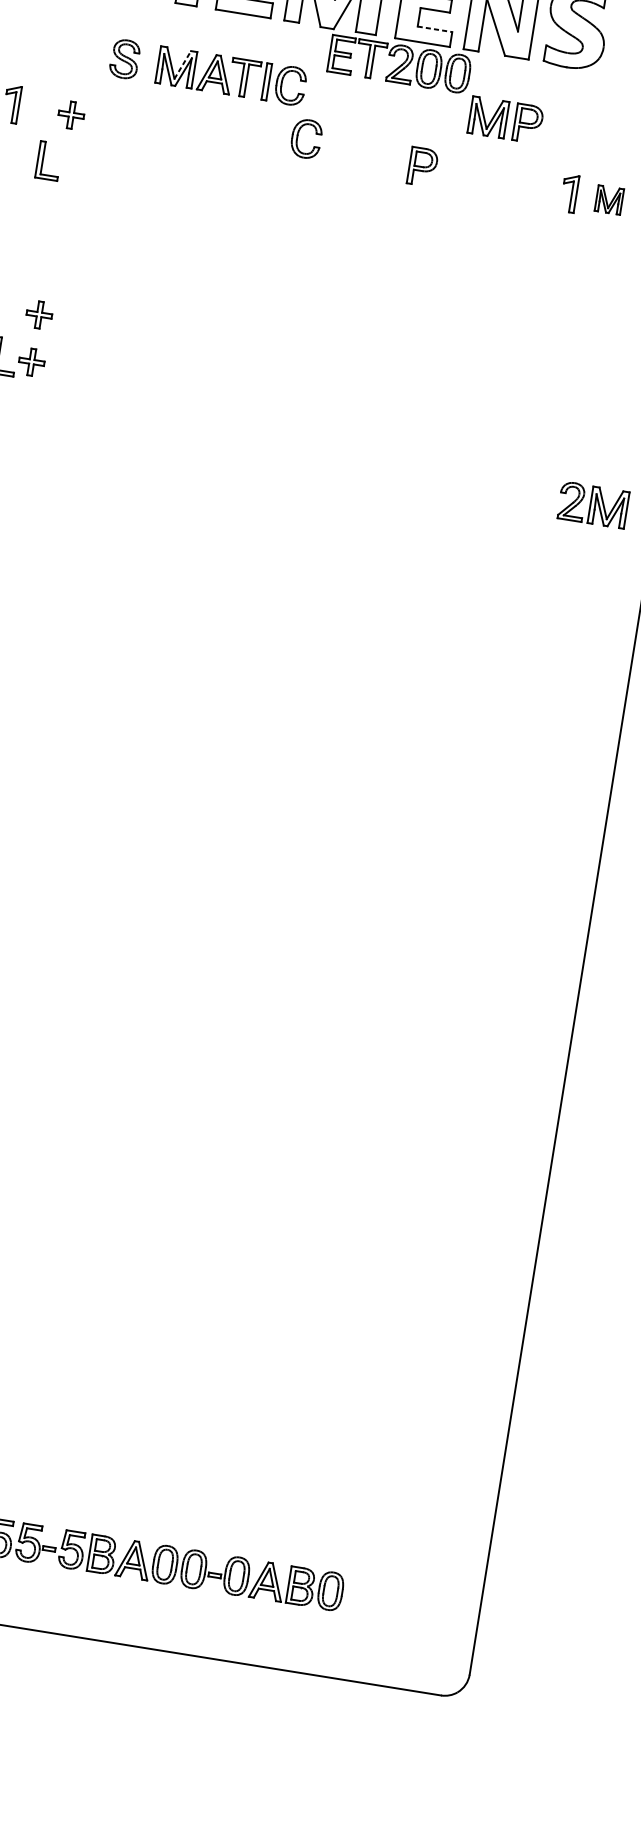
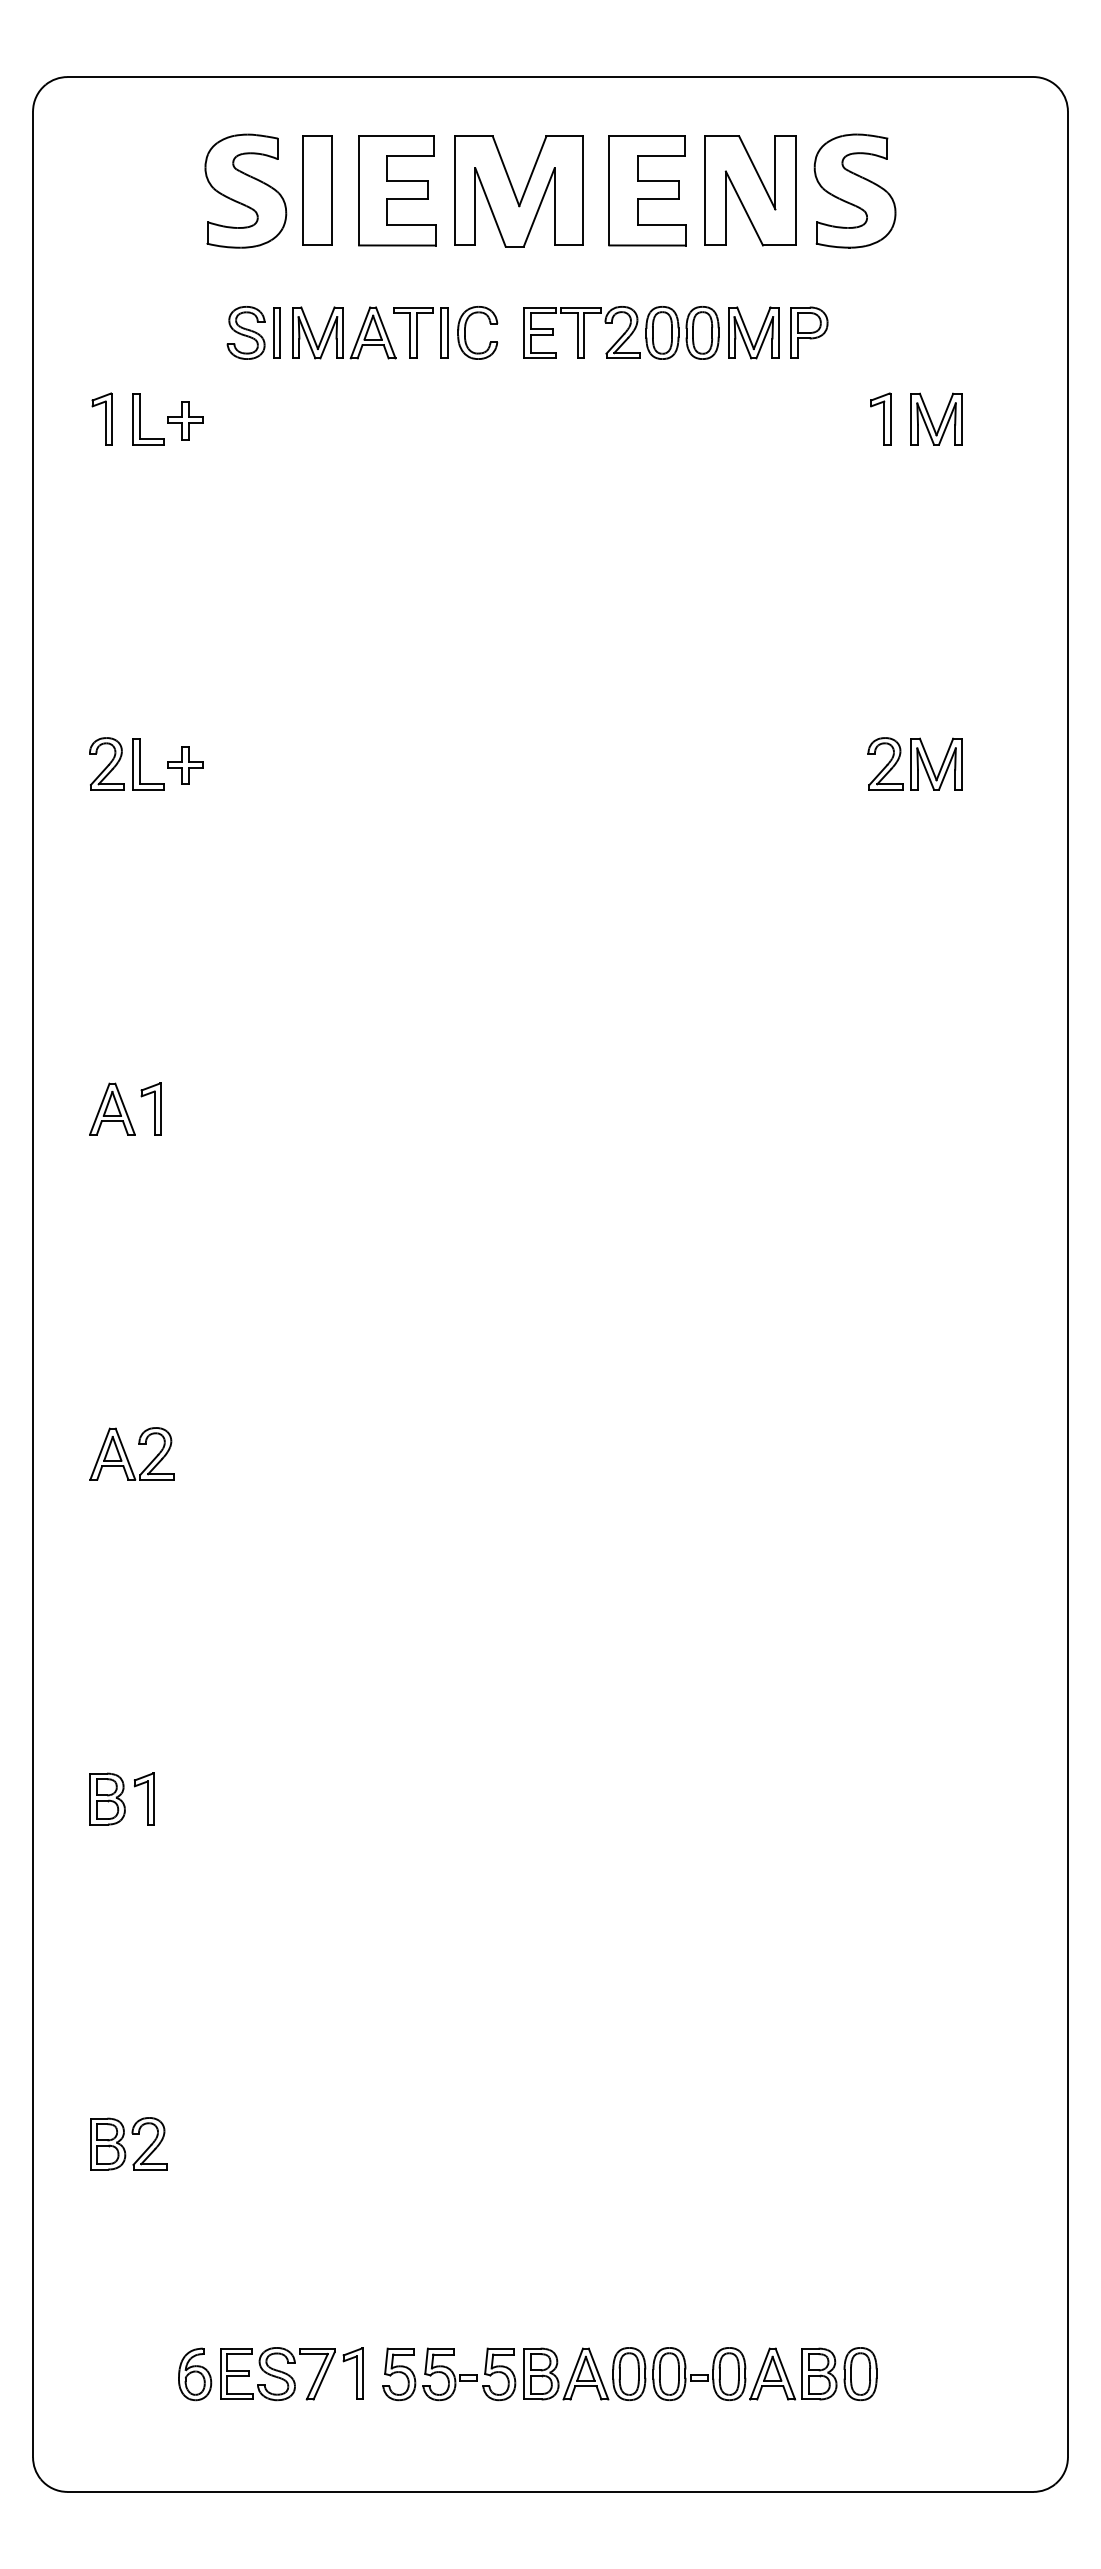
line: (435, 29) -> (662, 224), dashed -> solid
part: (146, 62) -> (276, 332), added
part: (399, 63) -> (621, 332), moved
line: (183, 64) -> (326, 327), dashed -> solid
part: (297, 137) -> (498, 401), removed
part: (43, 160) -> (140, 419), moved
part: (422, 166) -> (675, 414), removed
part: (609, 199) -> (936, 418), size x1.43
part: (39, 314) -> (185, 699), removed
part: (592, 504) -> (914, 763), moved

